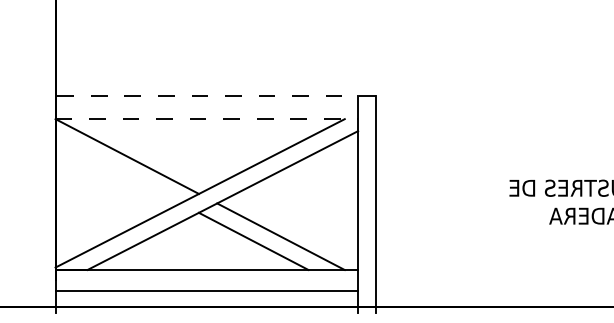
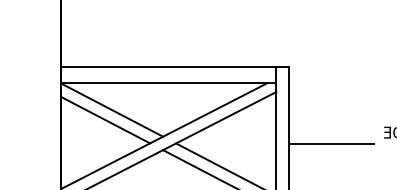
line: (215, 95) -> (174, 66), dashed -> solid
line: (207, 119) -> (169, 83), dashed -> solid
line: (117, 170) -> (105, 120), added
line: (435, 204) -> (331, 144), added

